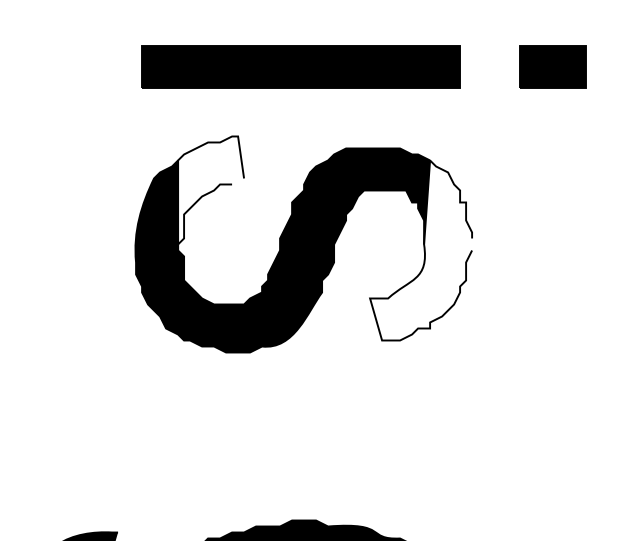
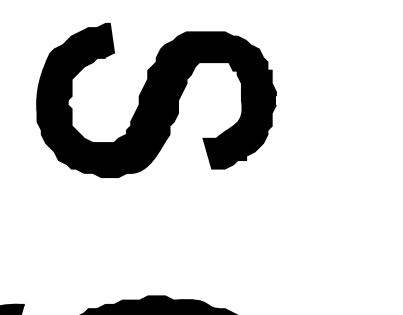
fill: (211, 193) -> (91, 64), added
fill: (421, 250) -> (240, 104), added

